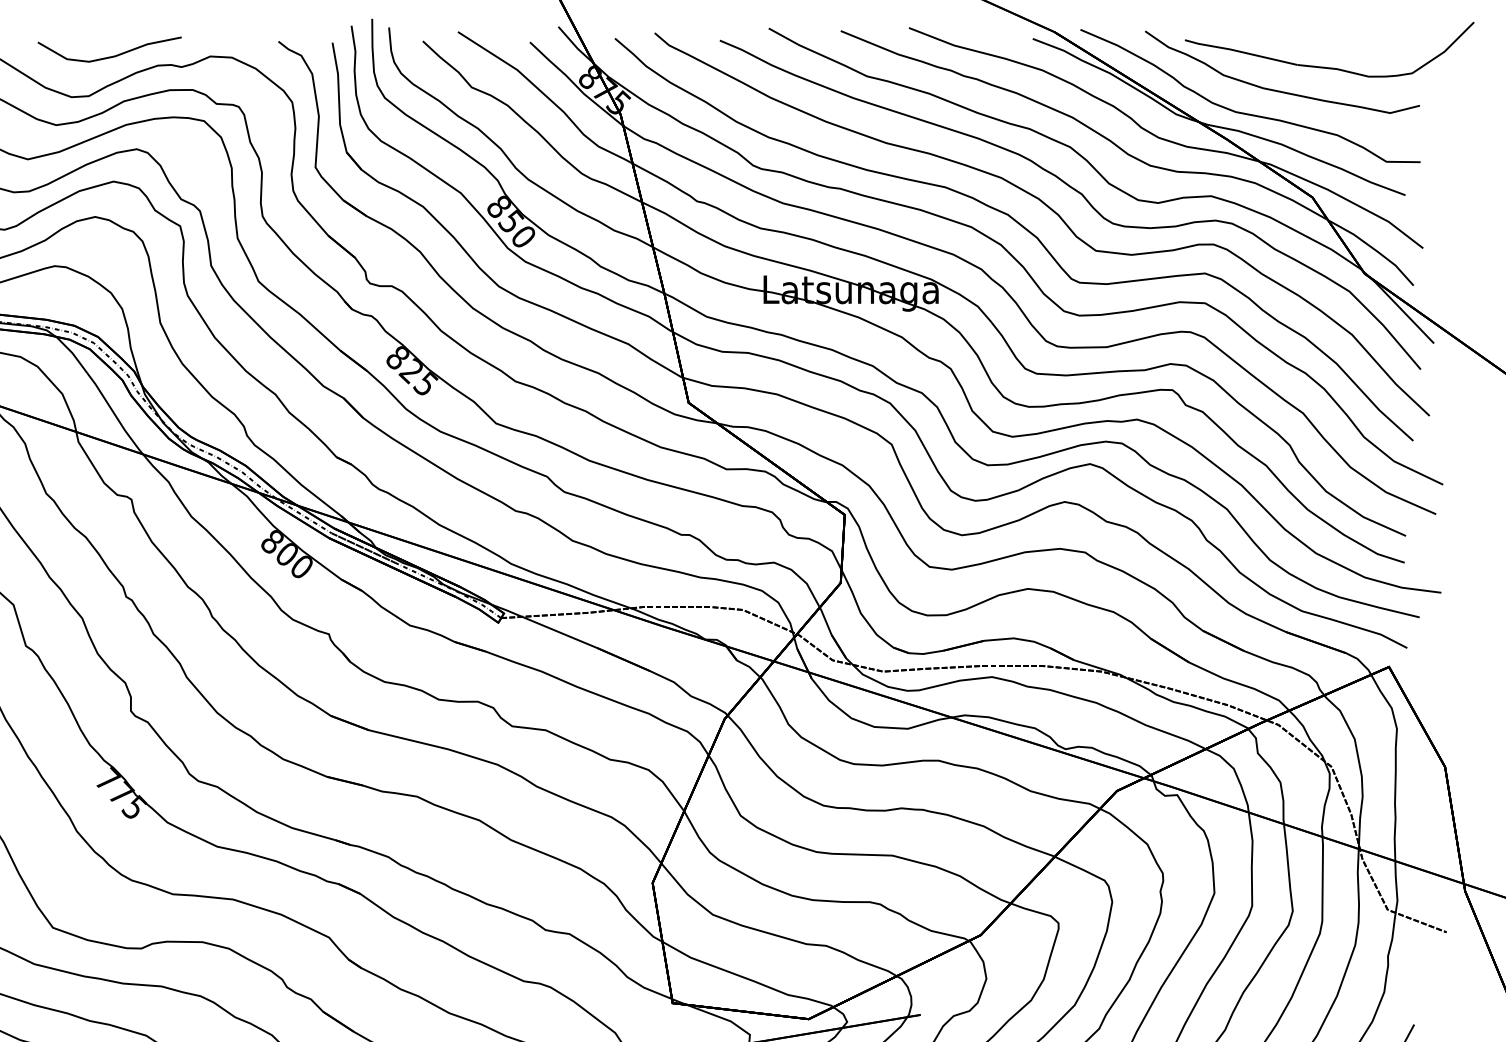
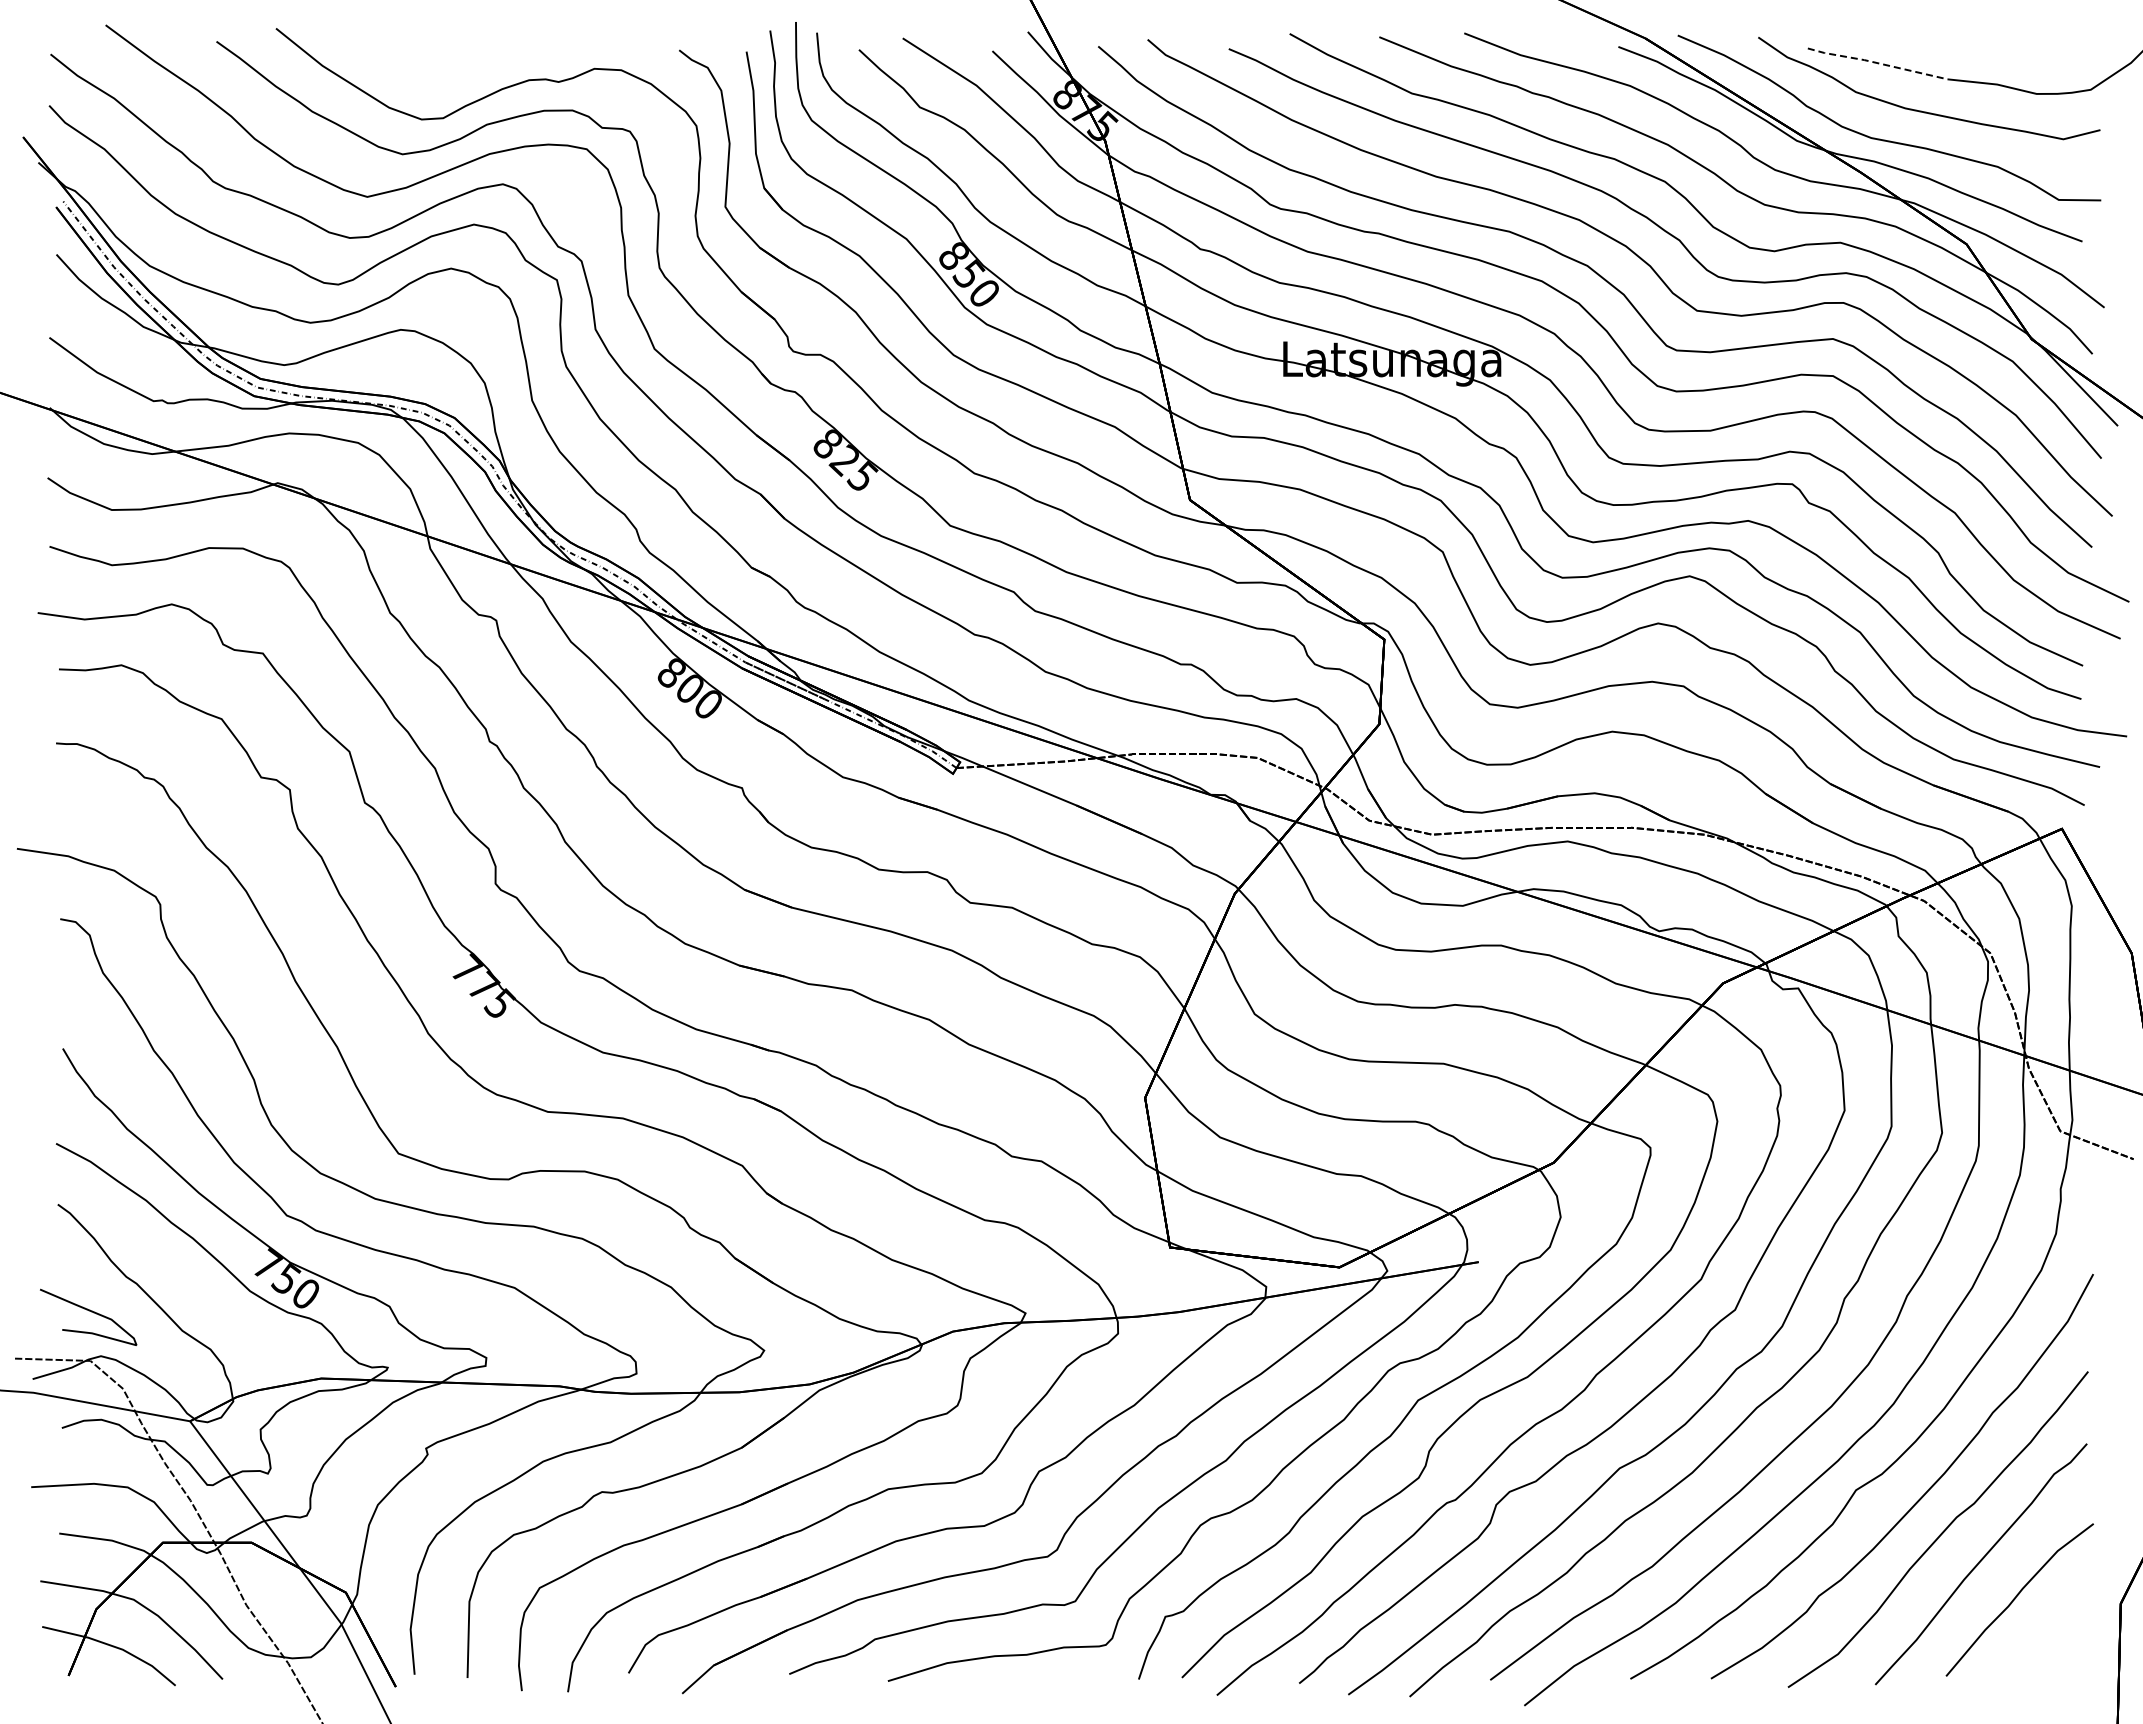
line: (1240, 51) -> (1876, 62), solid -> dashed
curve: (110, 56) -> (470, 68), removed

